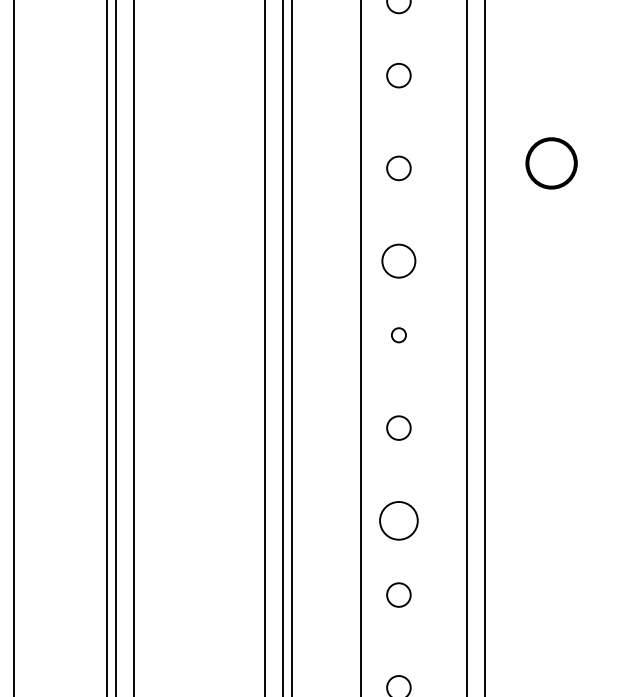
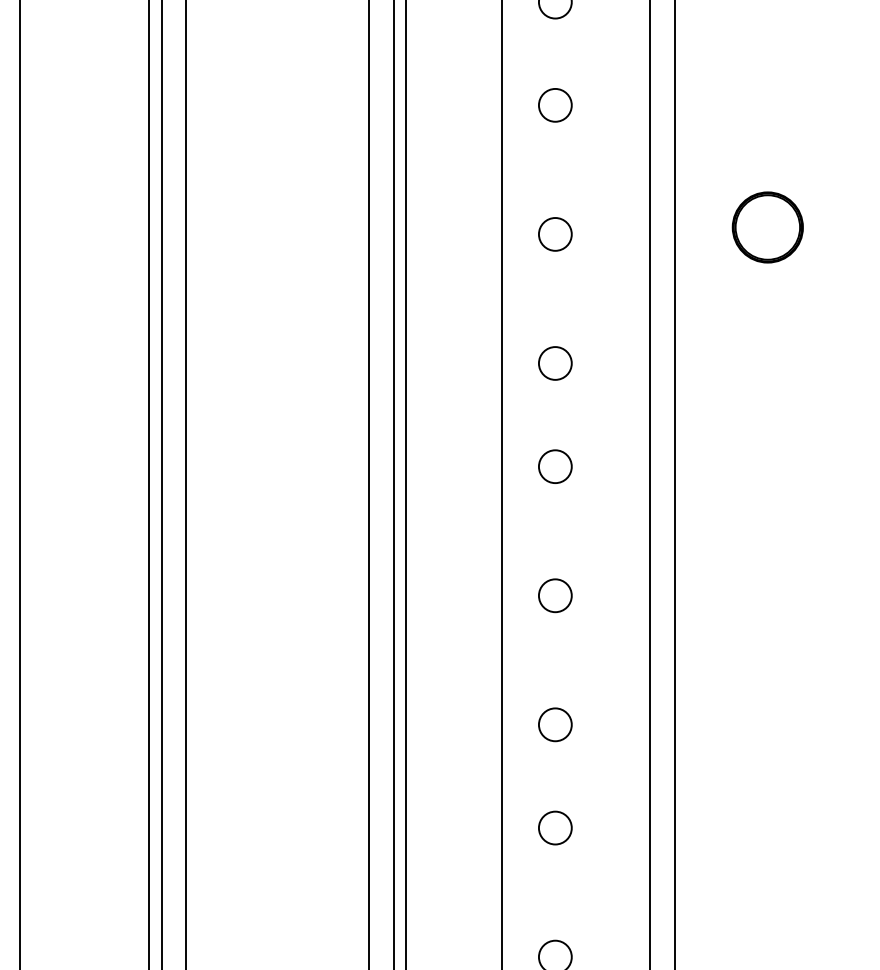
circle: (399, 261) -> (555, 363), size x0.71
circle: (399, 335) -> (555, 466), size x1.67
circle: (398, 520) -> (554, 724), size x0.62

